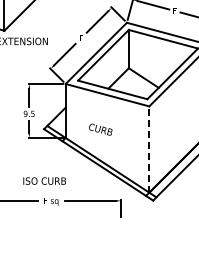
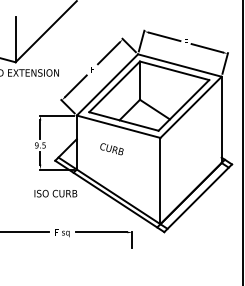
text: (100, 129) -> (111, 149), moved
line: (149, 148) -> (160, 180), dashed -> solid
text: (44, 180) -> (55, 193), moved

